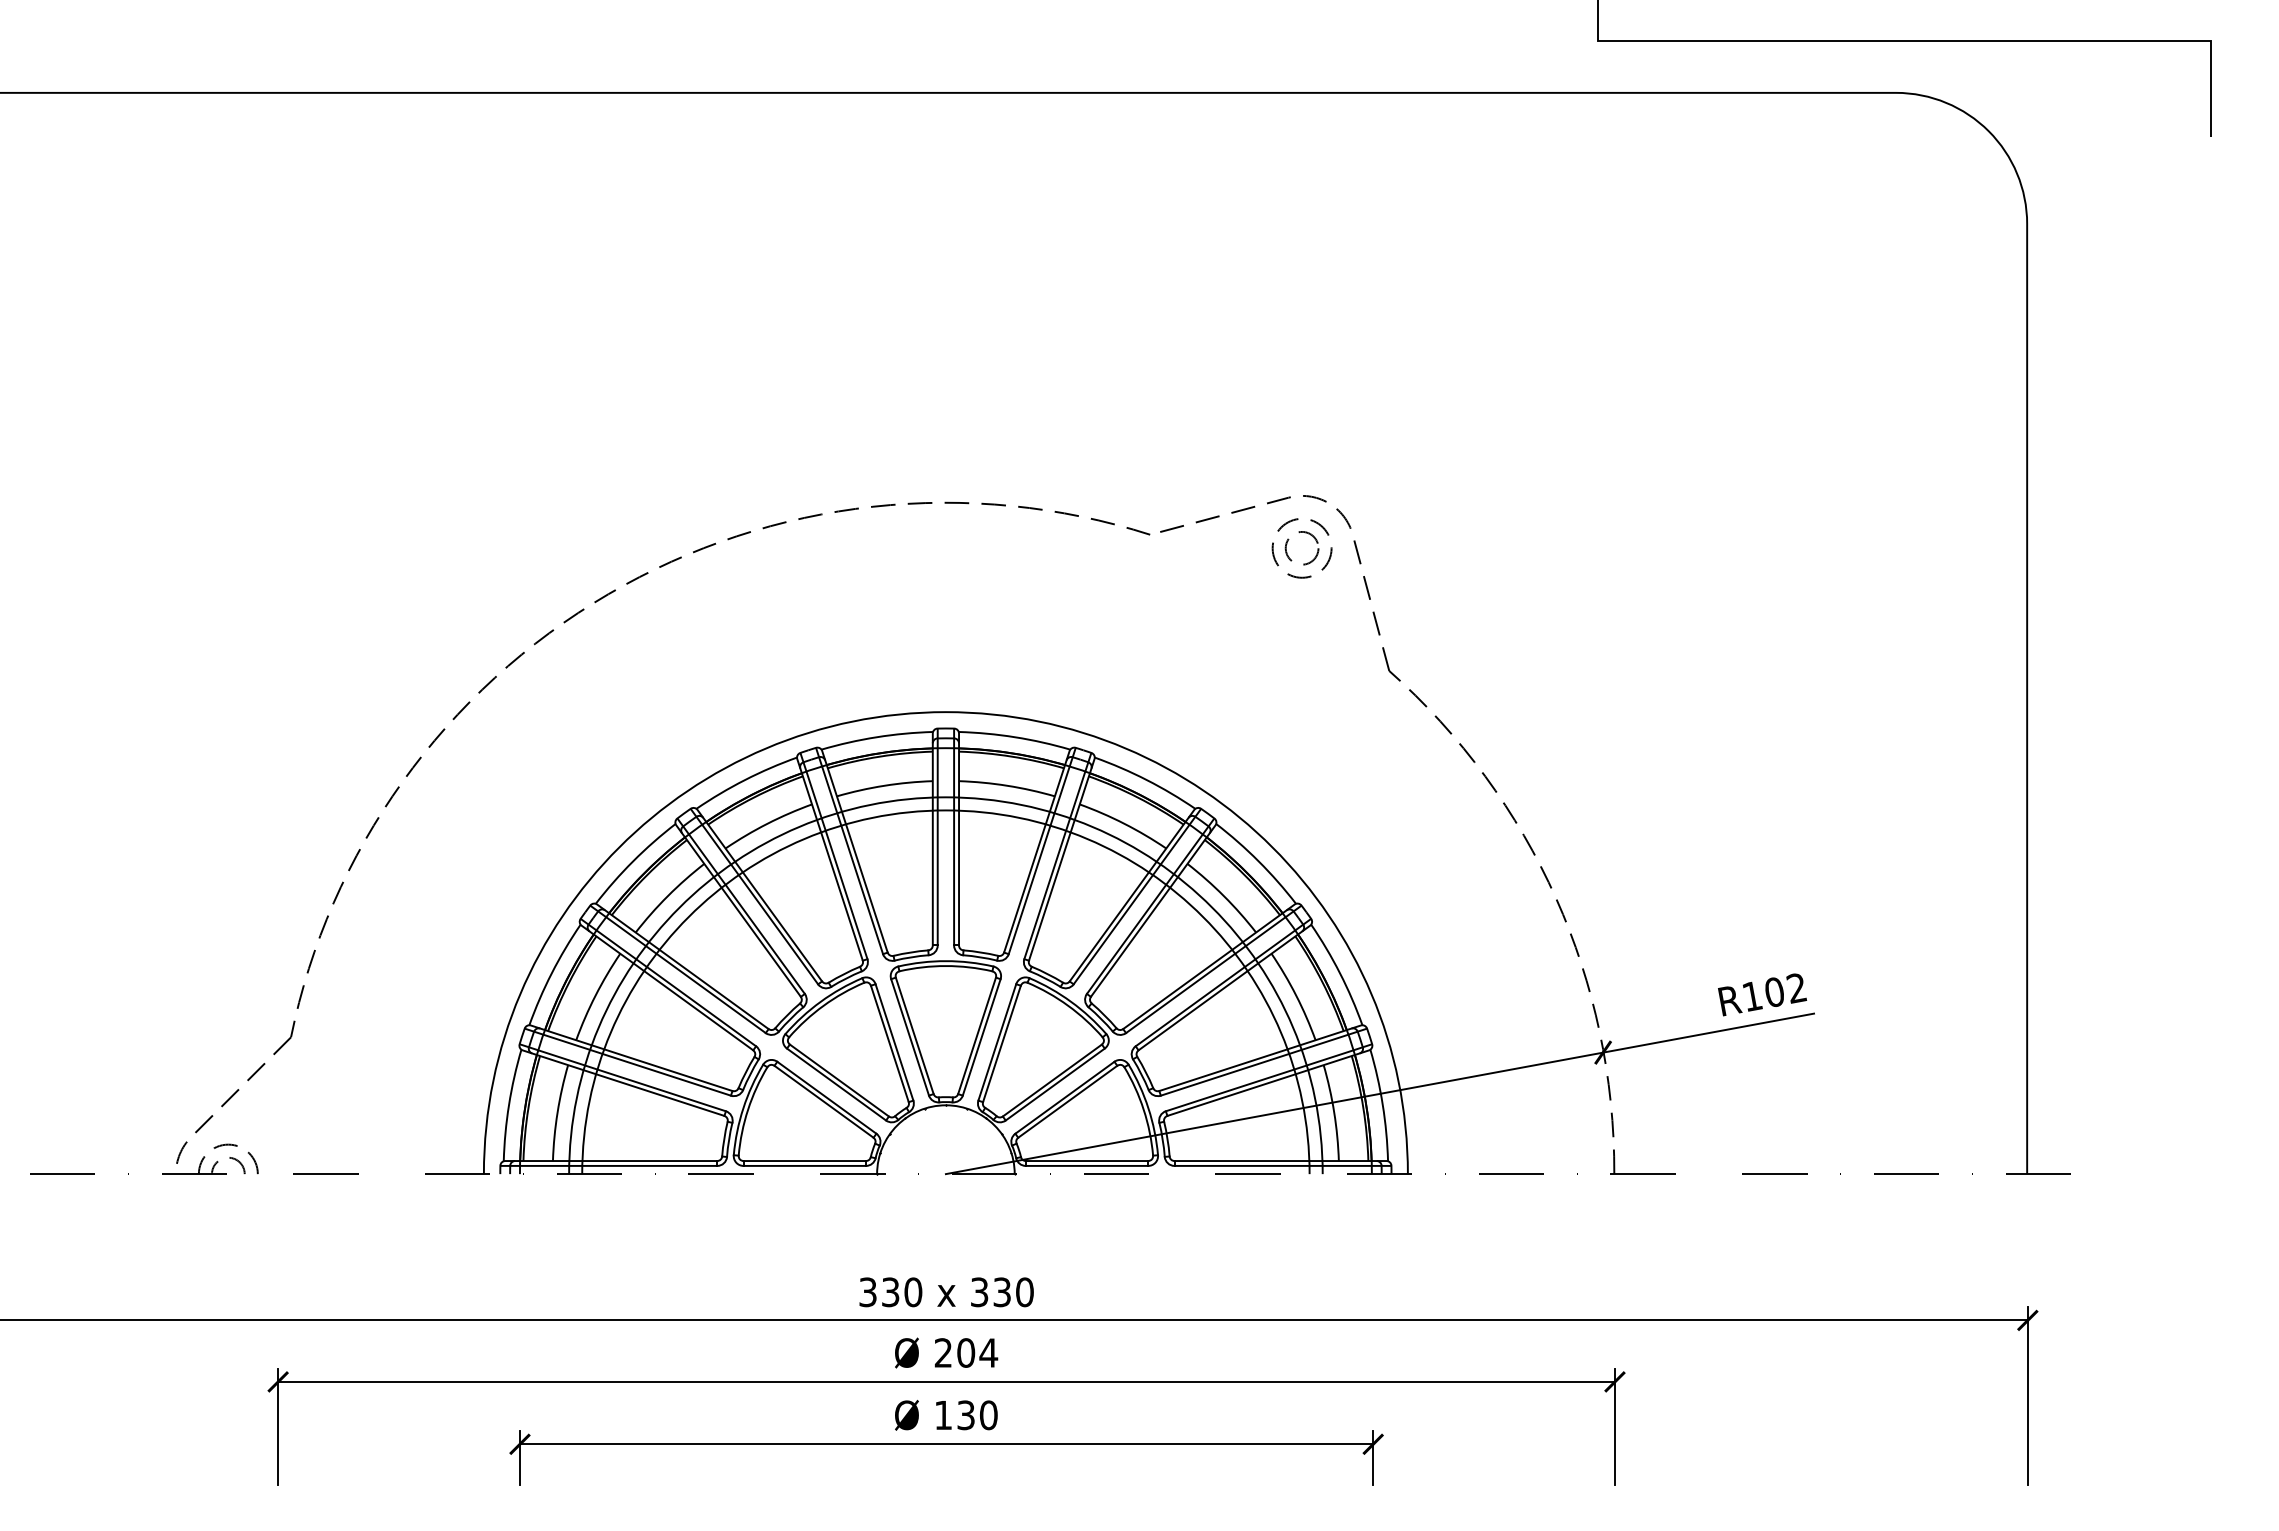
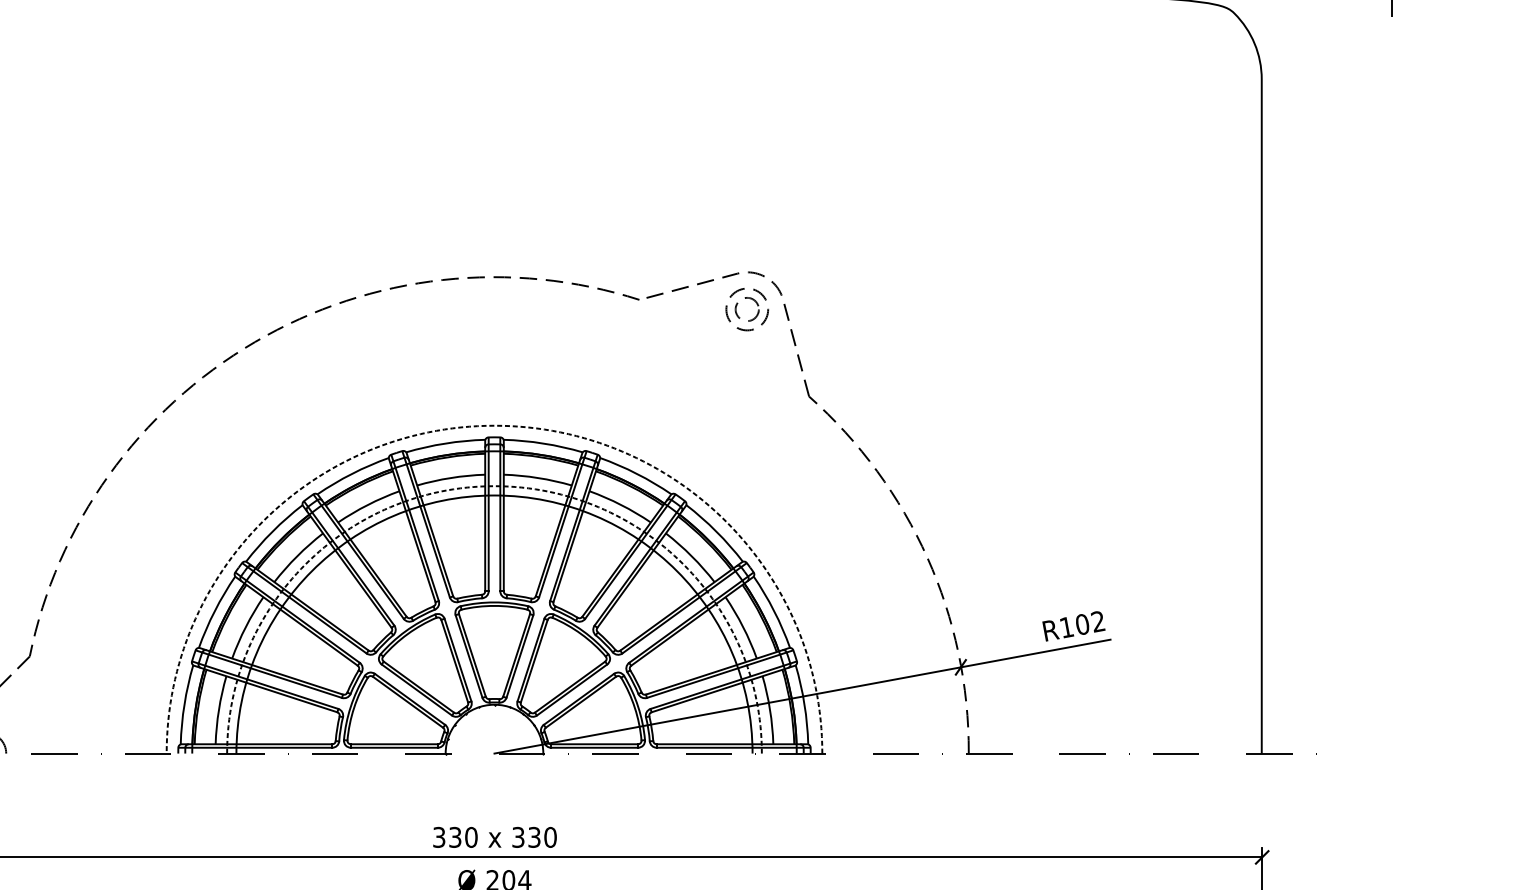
arc: (945, 712) -> (494, 426), solid -> dashed
arc: (945, 797) -> (494, 486), solid -> dashed

